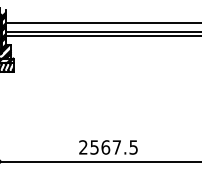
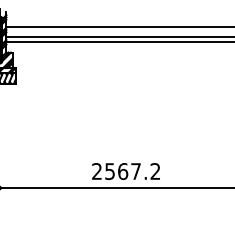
text: (133, 147) -> (155, 171), 2567.5 -> 2567.2

